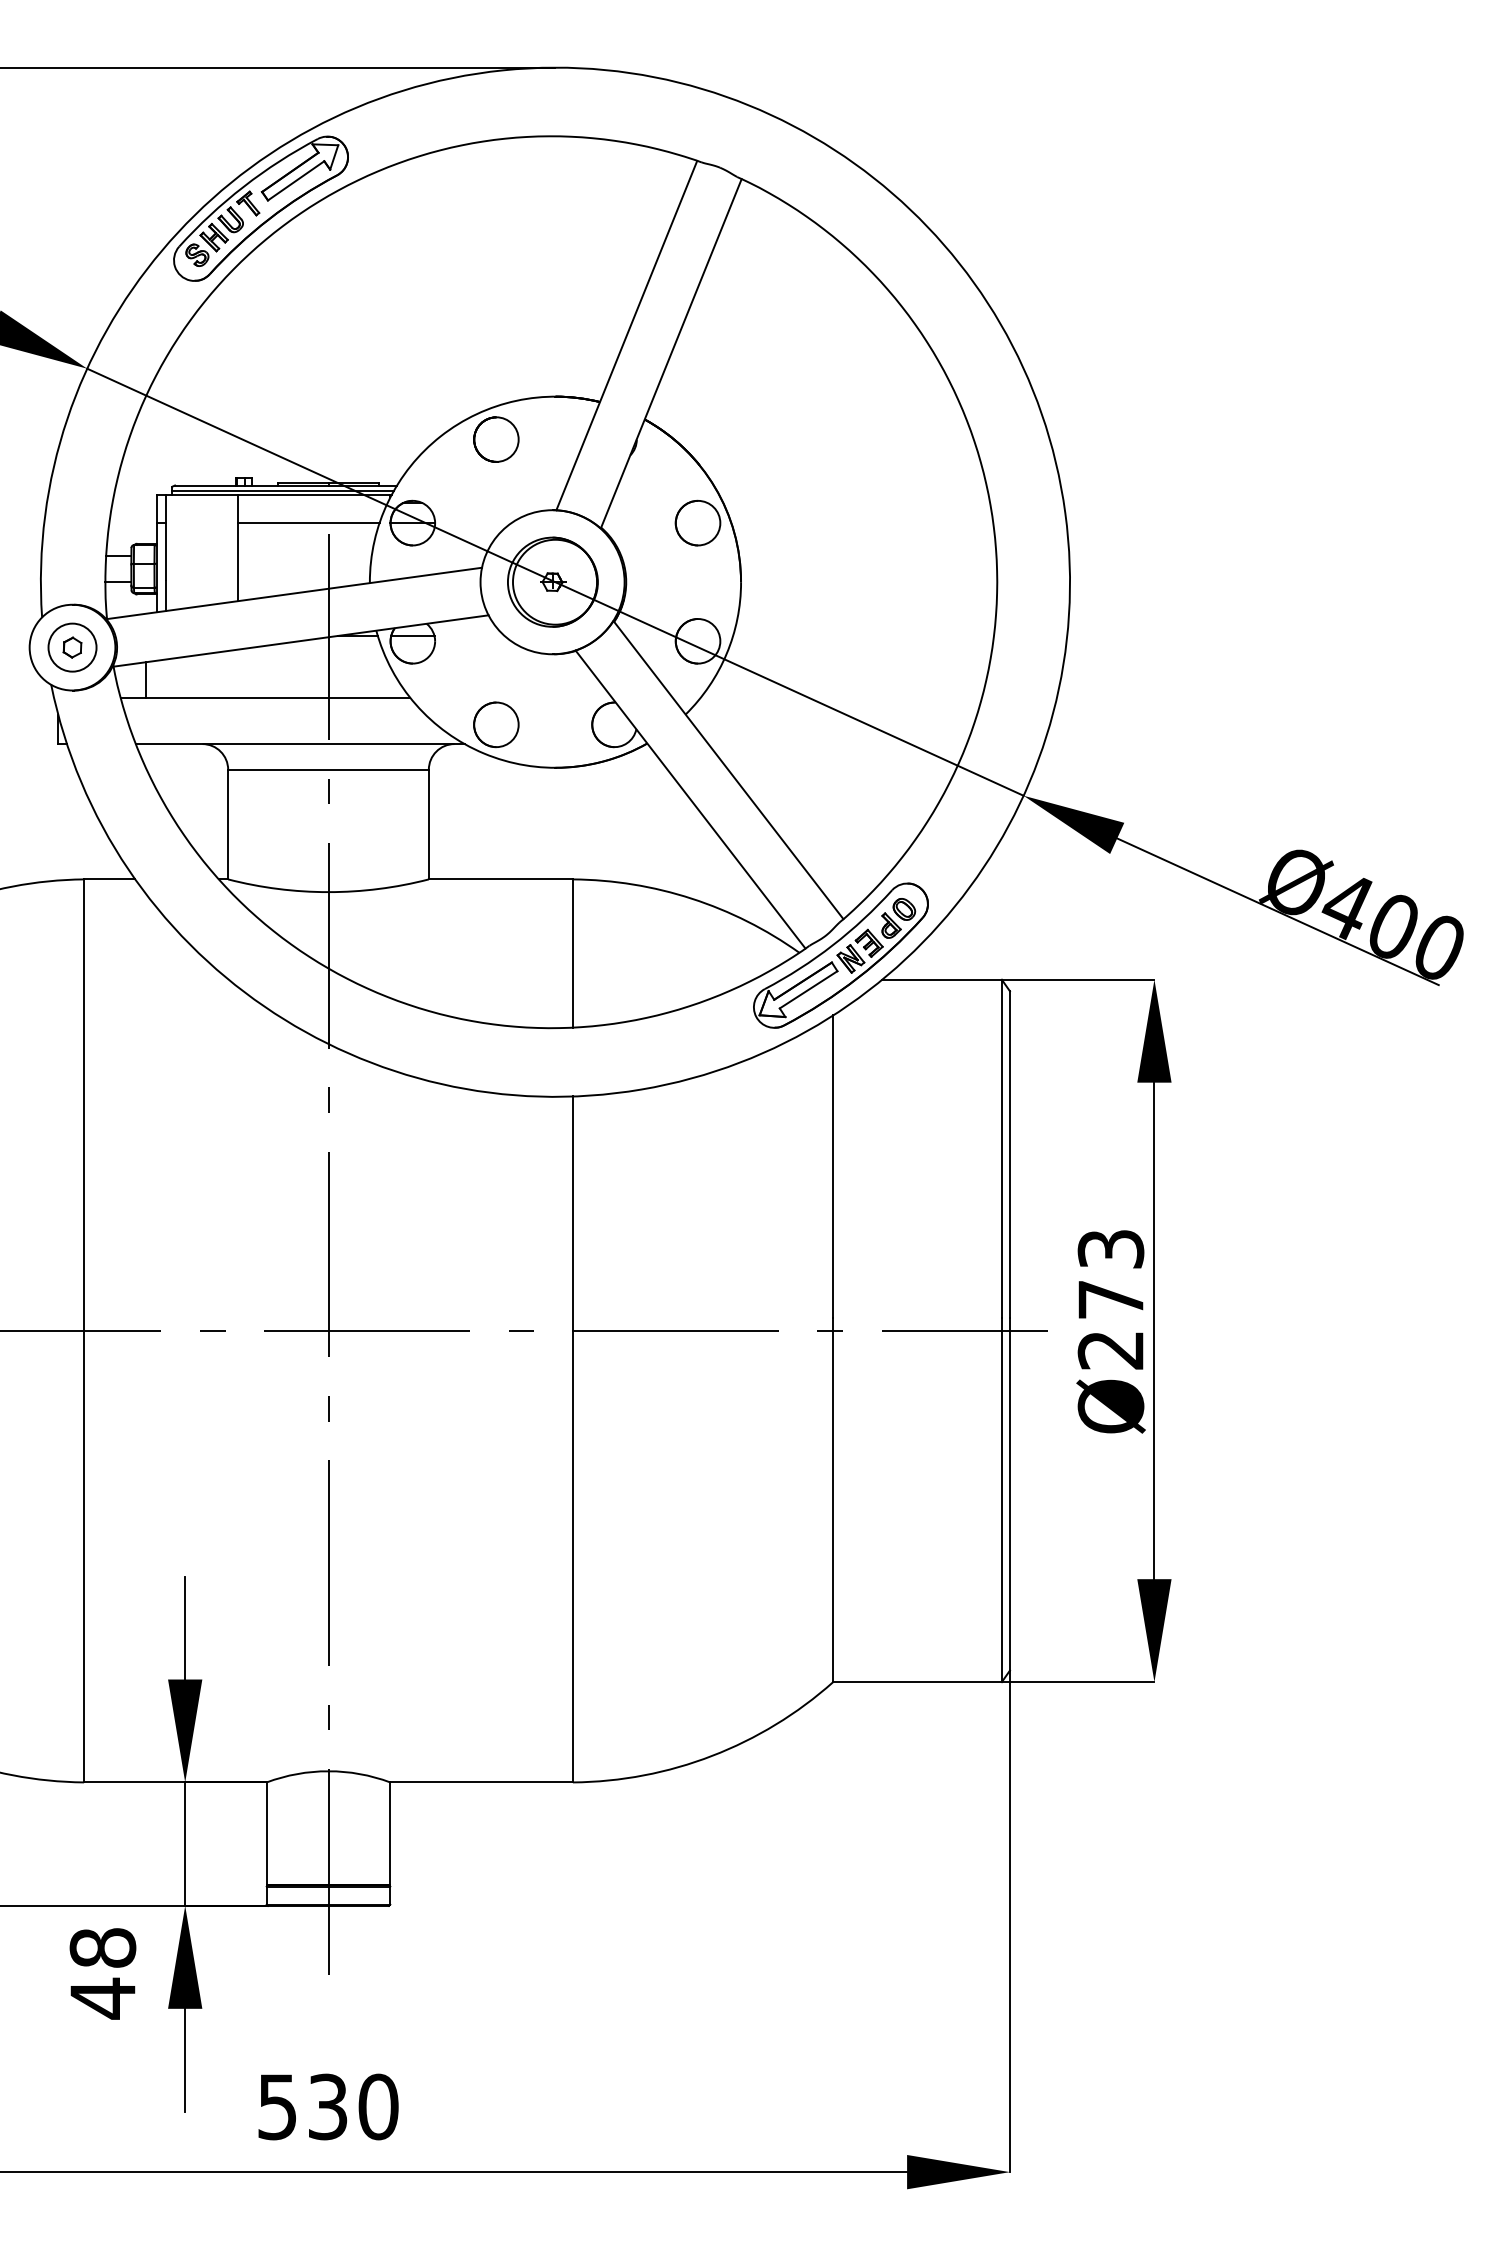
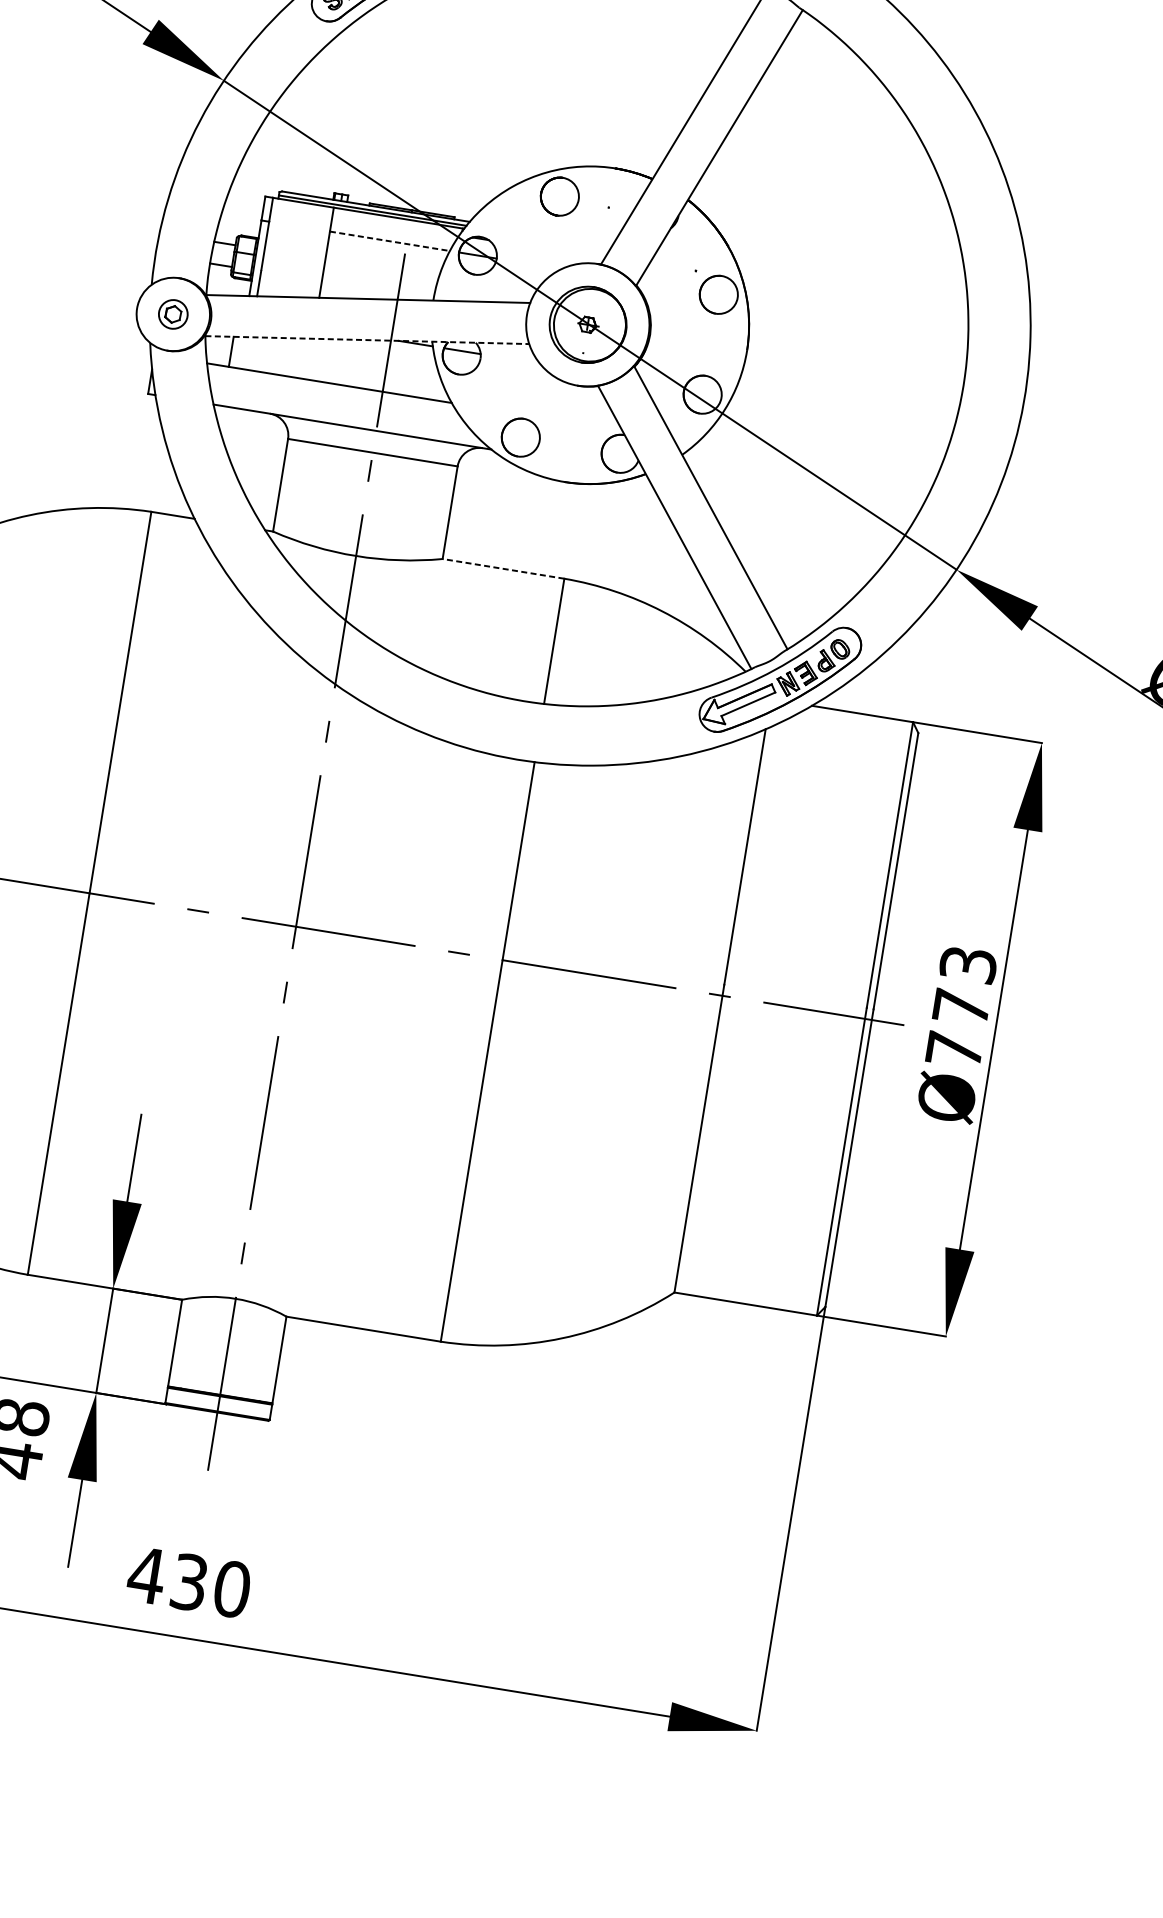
line: (308, 522) -> (389, 241), solid -> dashed
line: (301, 640) -> (367, 339), solid -> dashed
circle: (72, 647) -> (173, 314), size x0.7
line: (500, 879) -> (503, 568), solid -> dashed
text: (1110, 1350) -> (954, 1050), Ø273 -> Ø773
text: (277, 2107) -> (146, 1575), 530 -> 430

